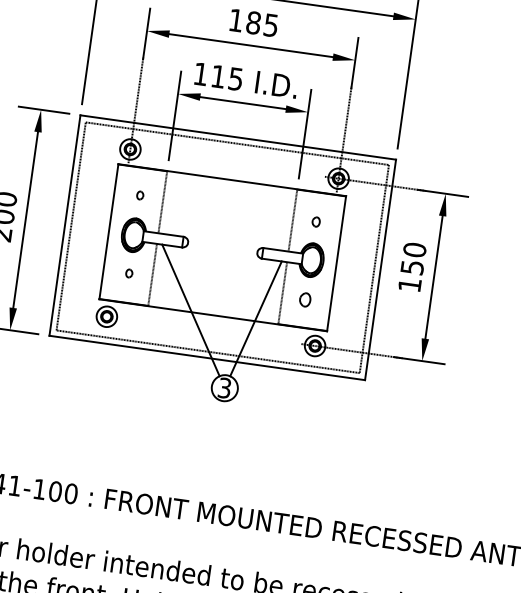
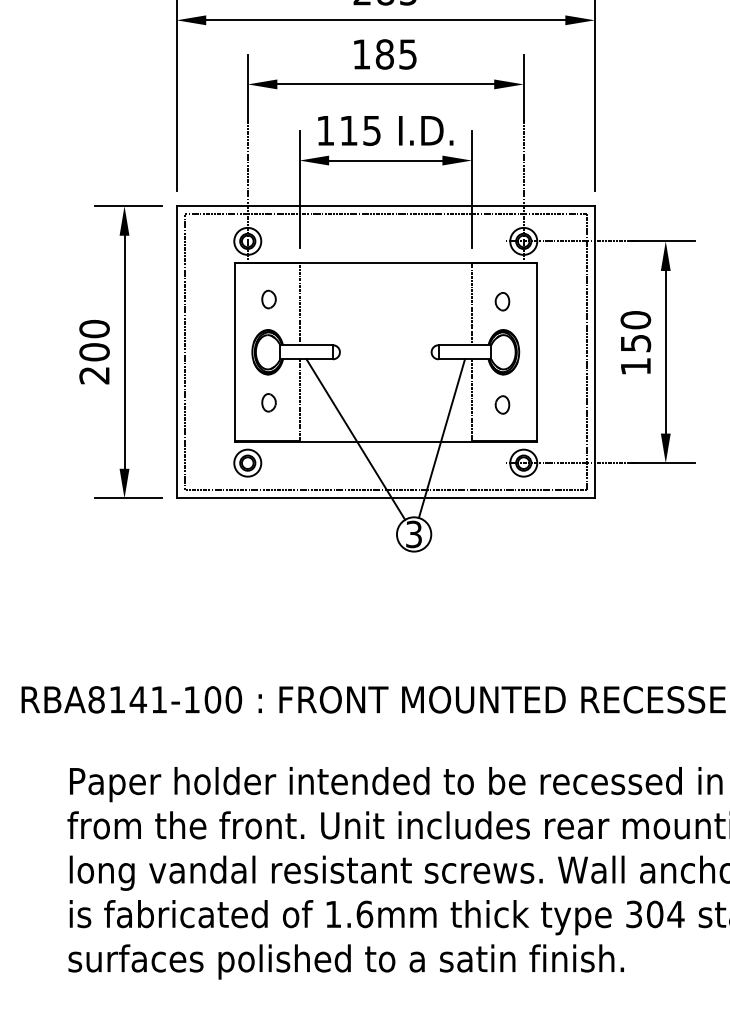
part: (139, 195) -> (268, 299), size x1.67
part: (316, 221) -> (502, 301), size x1.43
part: (128, 273) -> (268, 402), size x1.67

